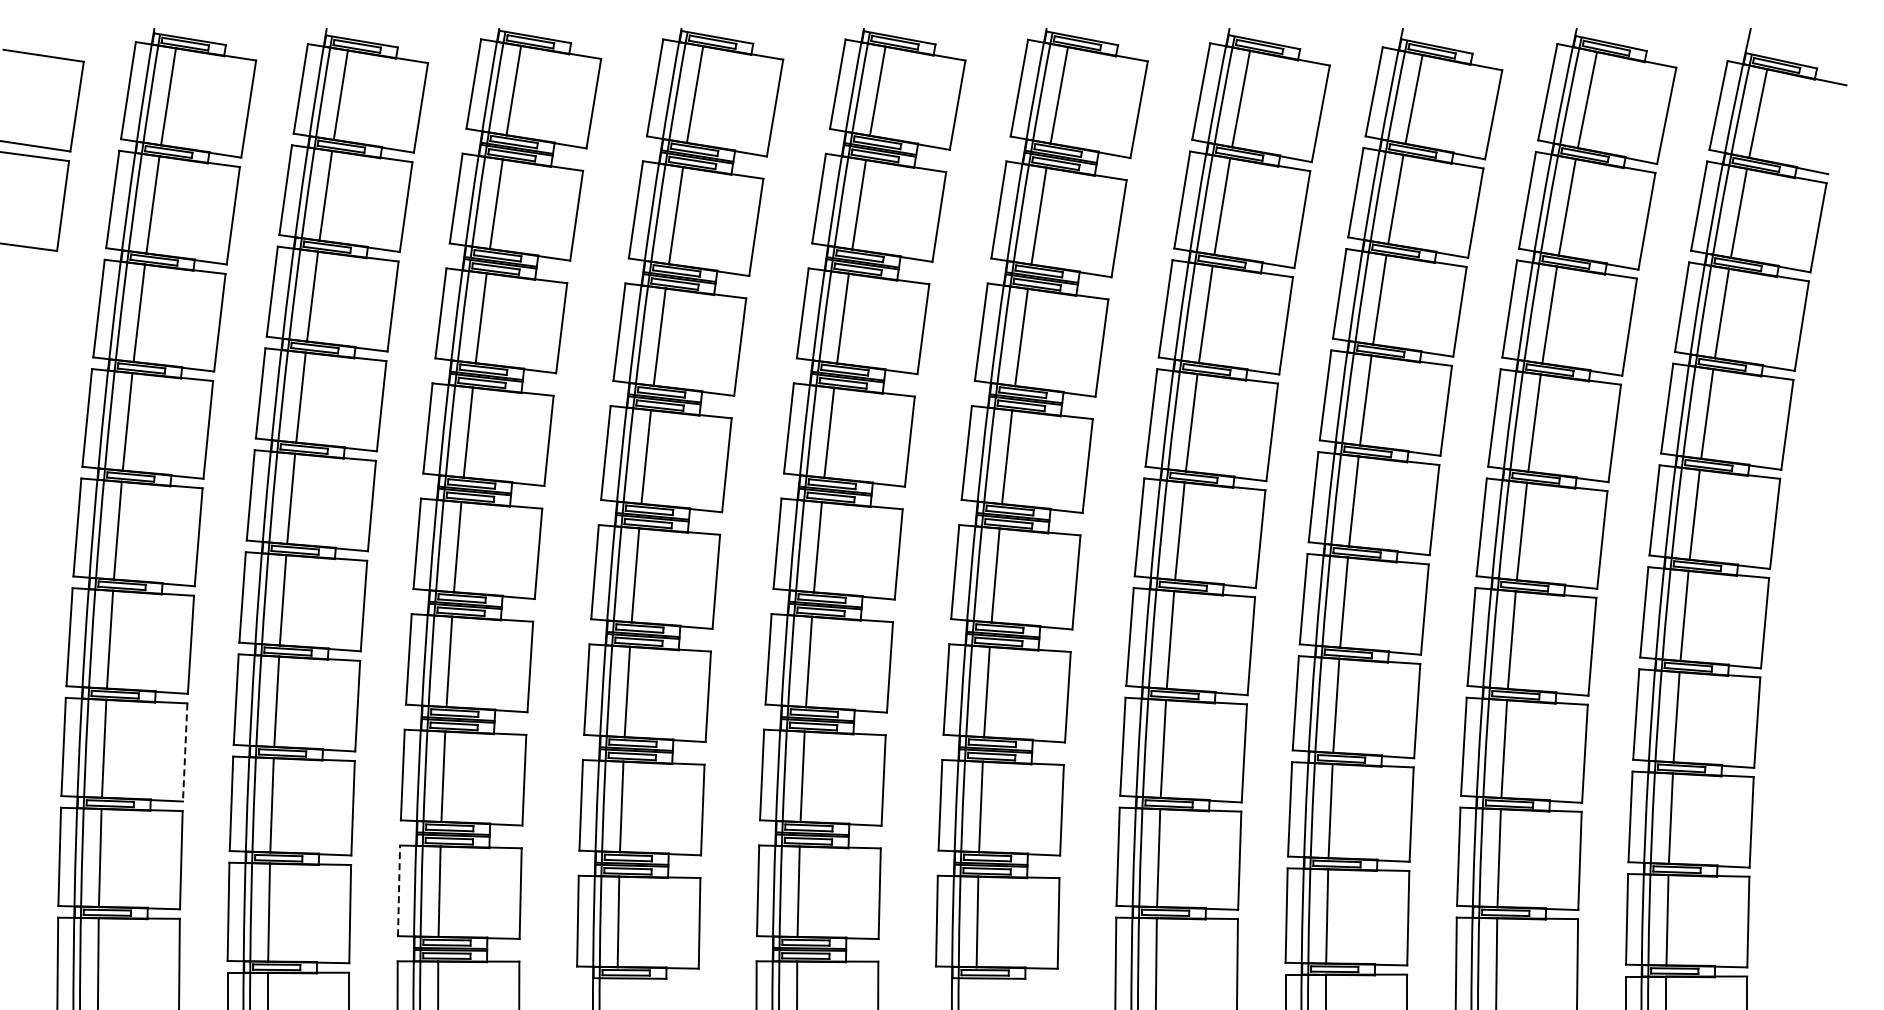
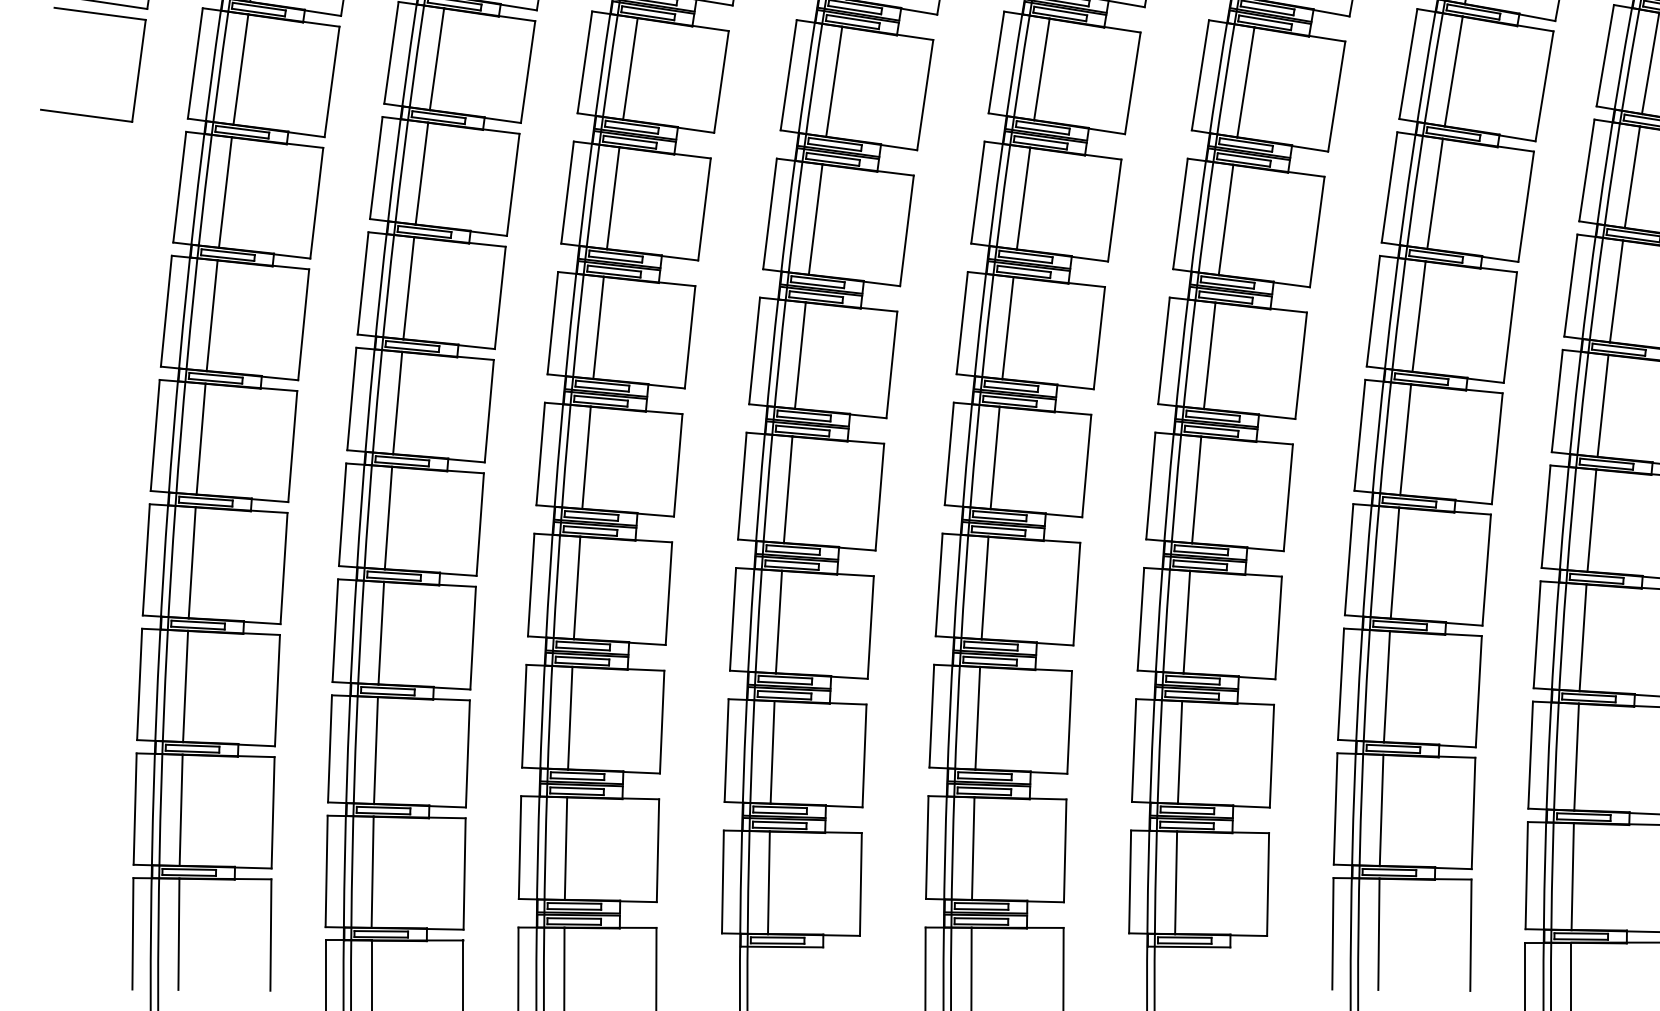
line: (185, 752) -> (277, 690), dashed -> solid
line: (399, 890) -> (520, 847), dashed -> solid

